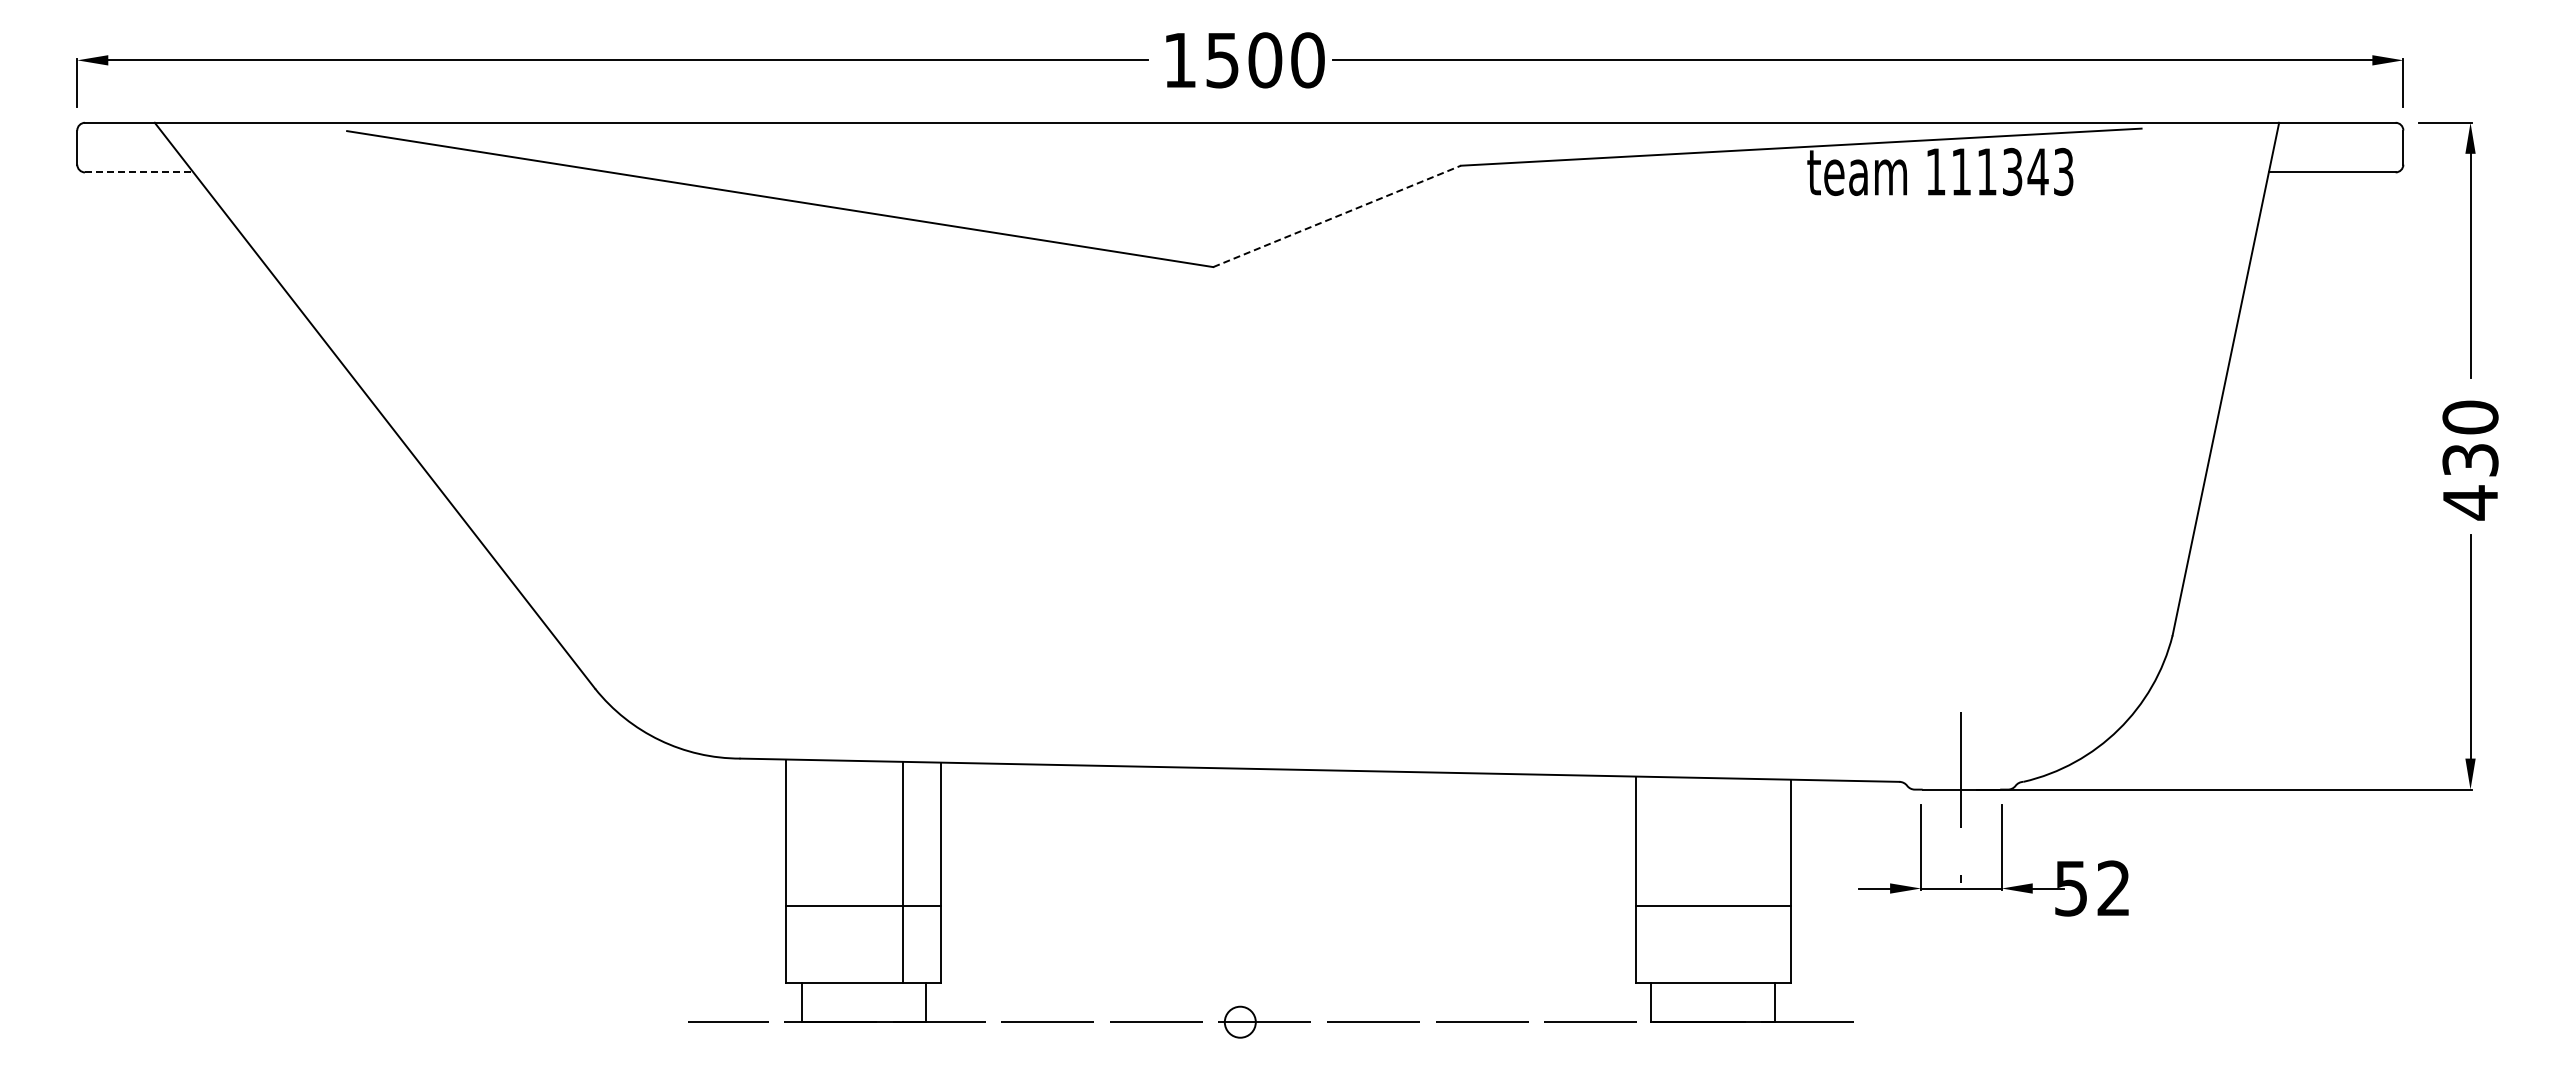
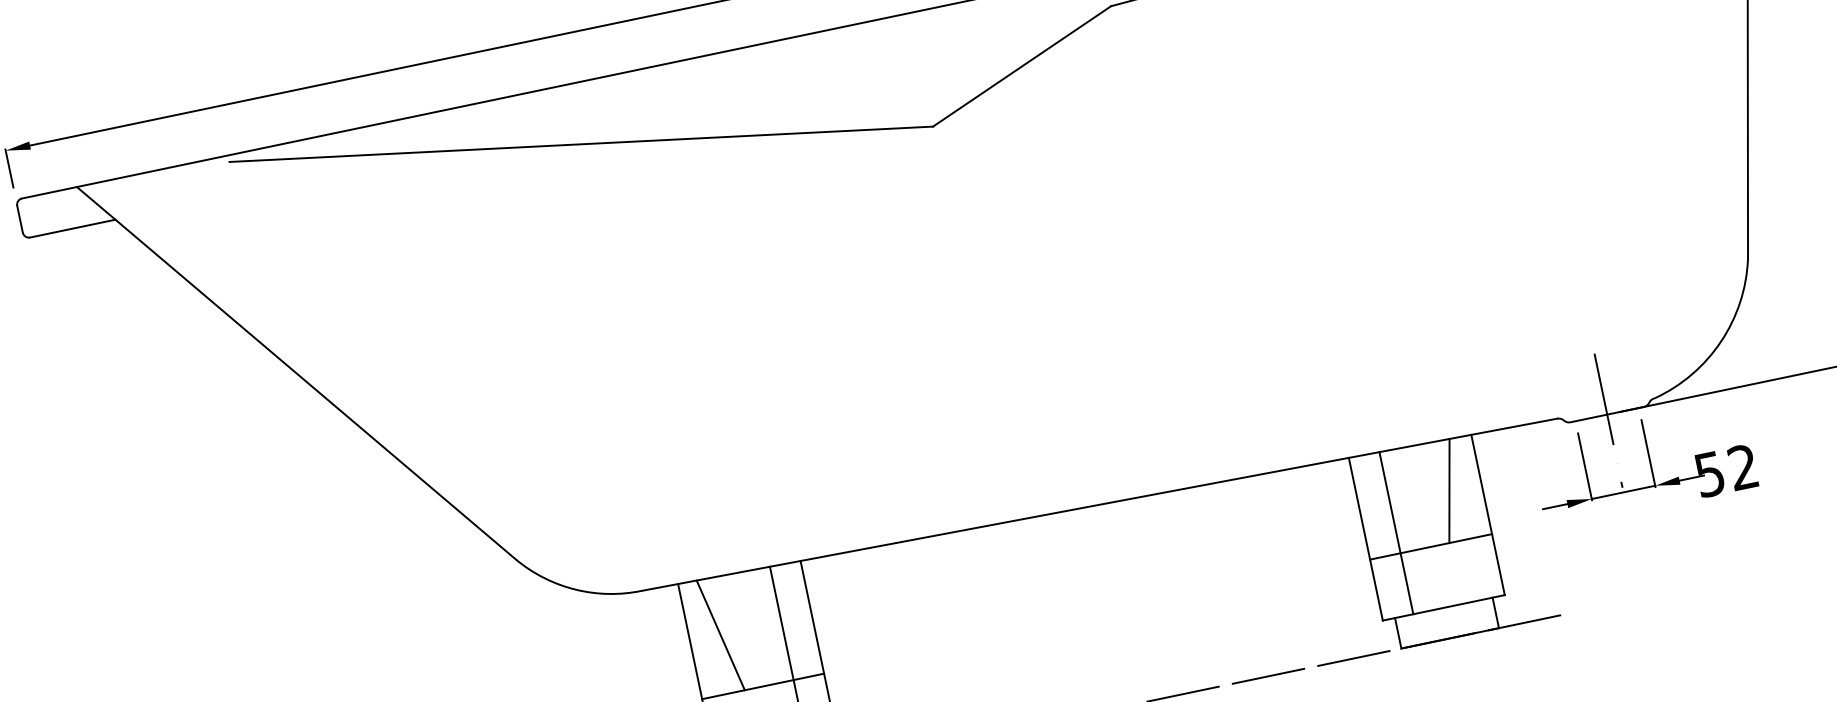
line: (139, 172) -> (73, 228), dashed -> solid
line: (1337, 216) -> (1022, 66), dashed -> solid
line: (824, 832) -> (720, 635), added
line: (1749, 842) -> (1449, 491), added
line: (1674, 880) -> (1396, 533), added

